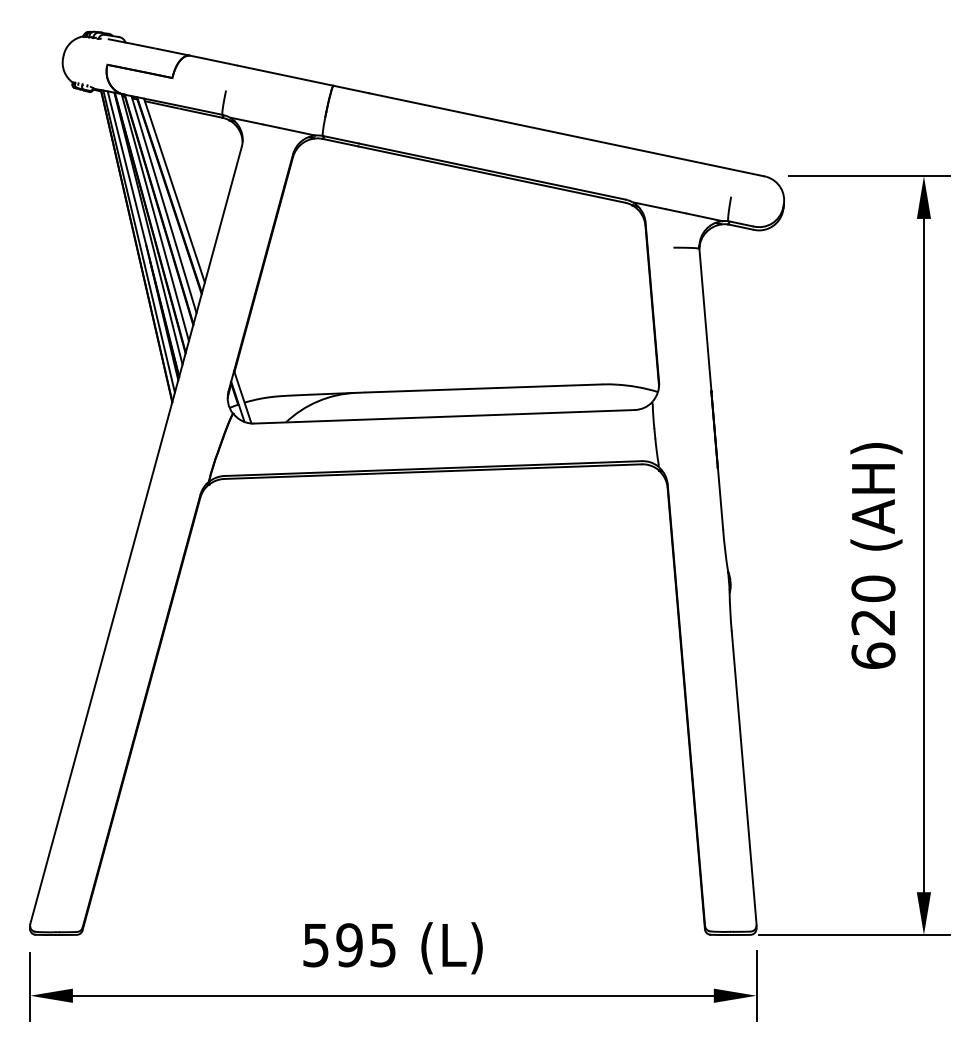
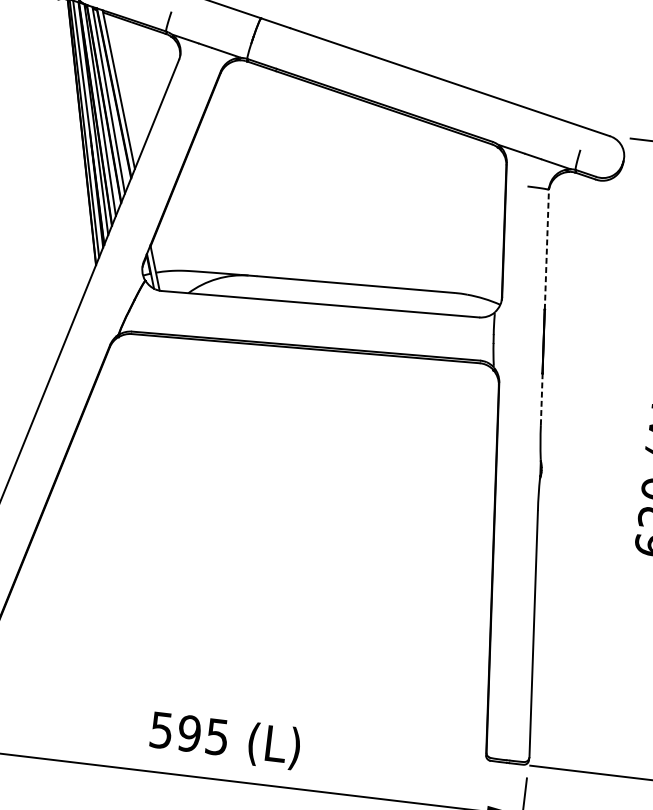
line: (705, 320) -> (546, 250), solid -> dashed
line: (720, 498) -> (541, 399), solid -> dashed

